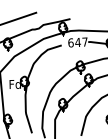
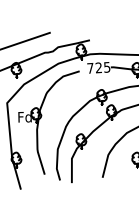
text: (77, 42) -> (98, 67), 647 -> 725

